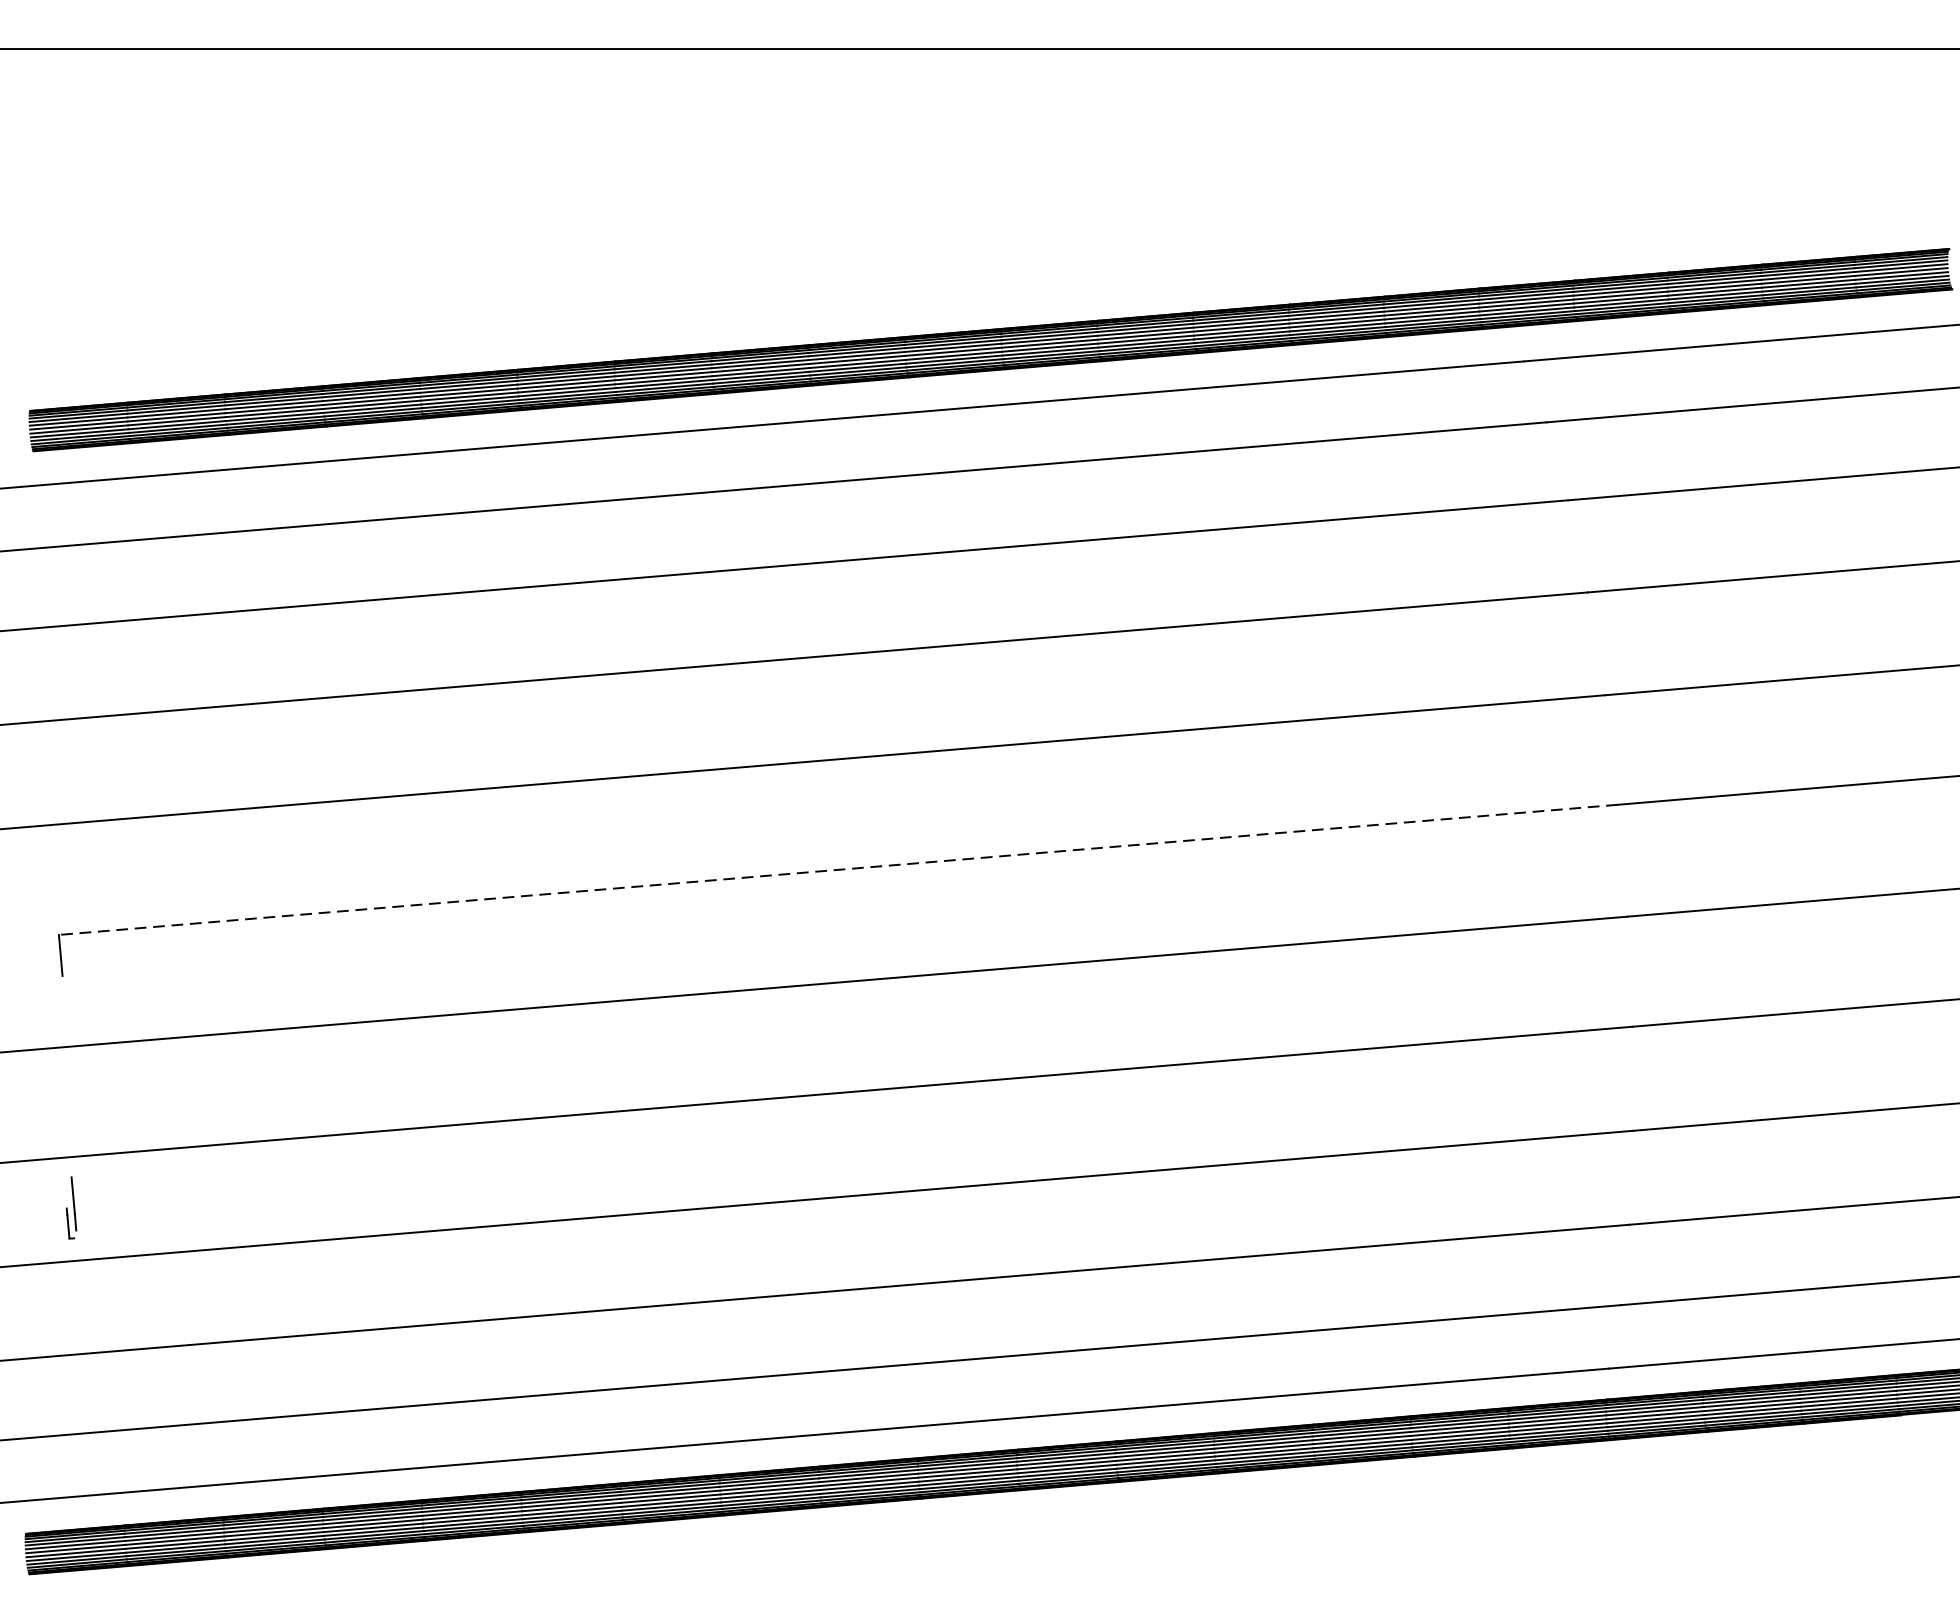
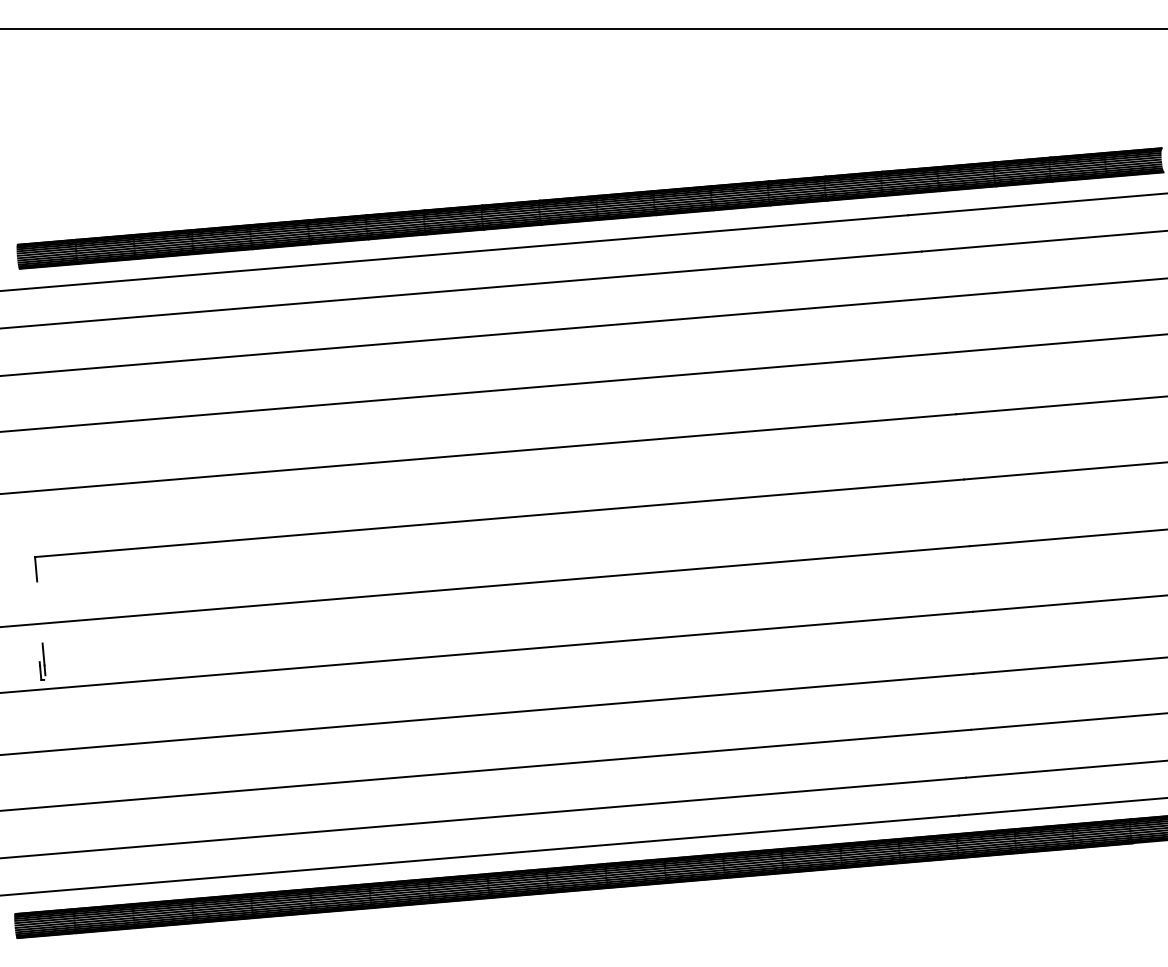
line: (838, 870) -> (499, 518), dashed -> solid
part: (71, 1207) -> (42, 661), moved

